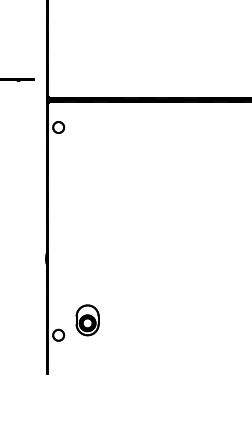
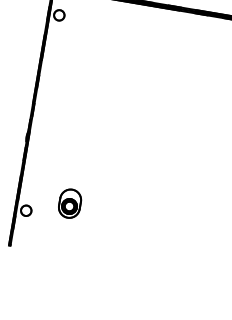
part: (87, 320) -> (69, 203), moved

